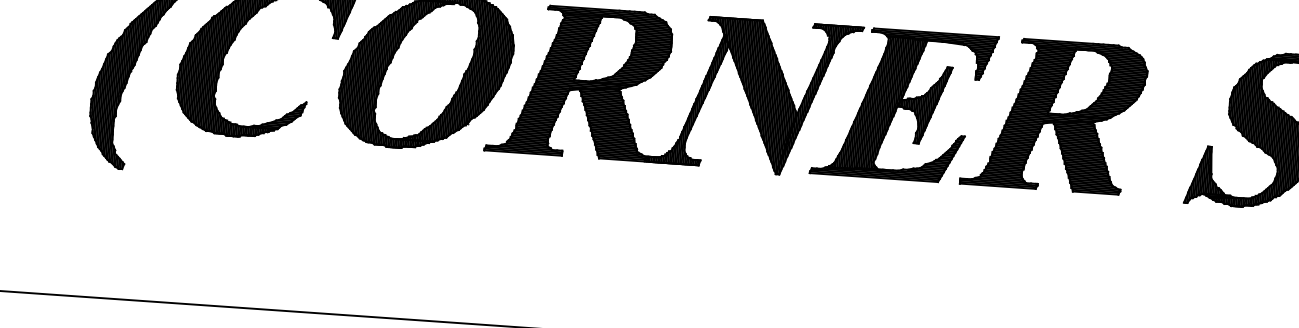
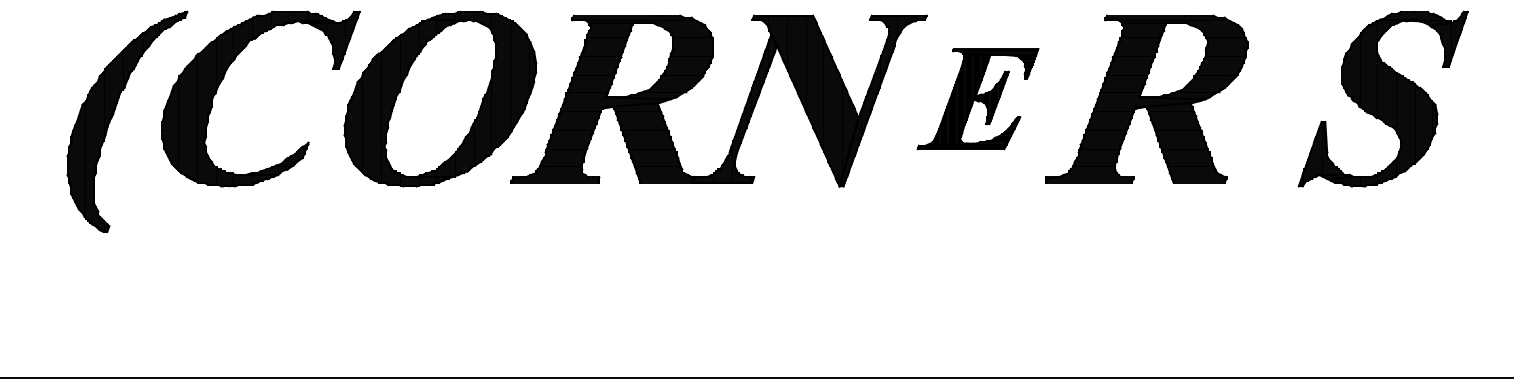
part: (903, 104) -> (977, 98), size x0.6

